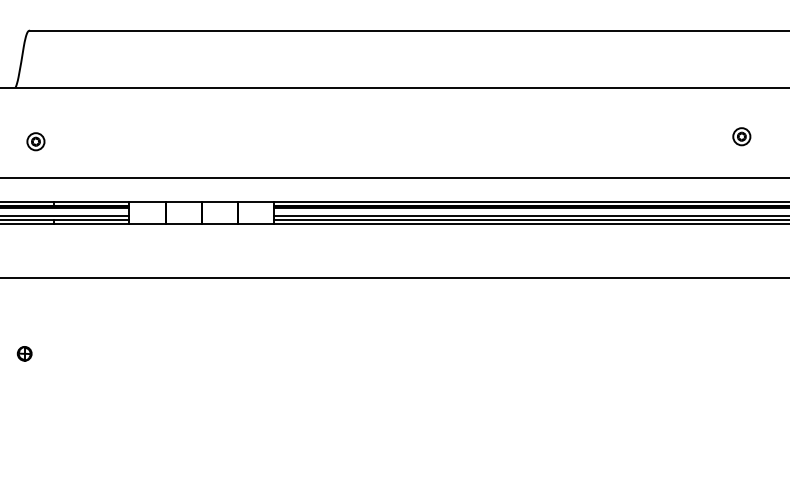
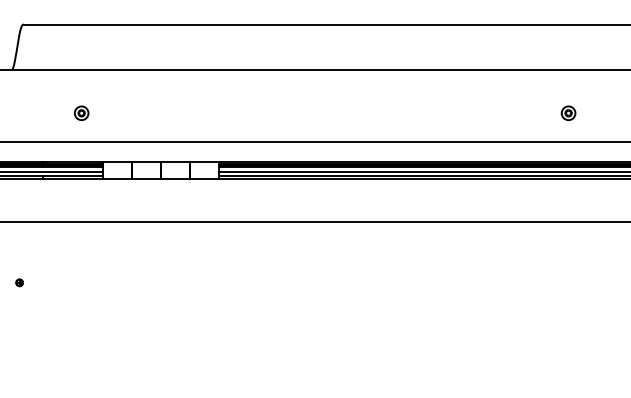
part: (741, 135) -> (568, 112), moved
part: (35, 140) -> (81, 112), moved
part: (24, 353) -> (19, 282), size x0.62

